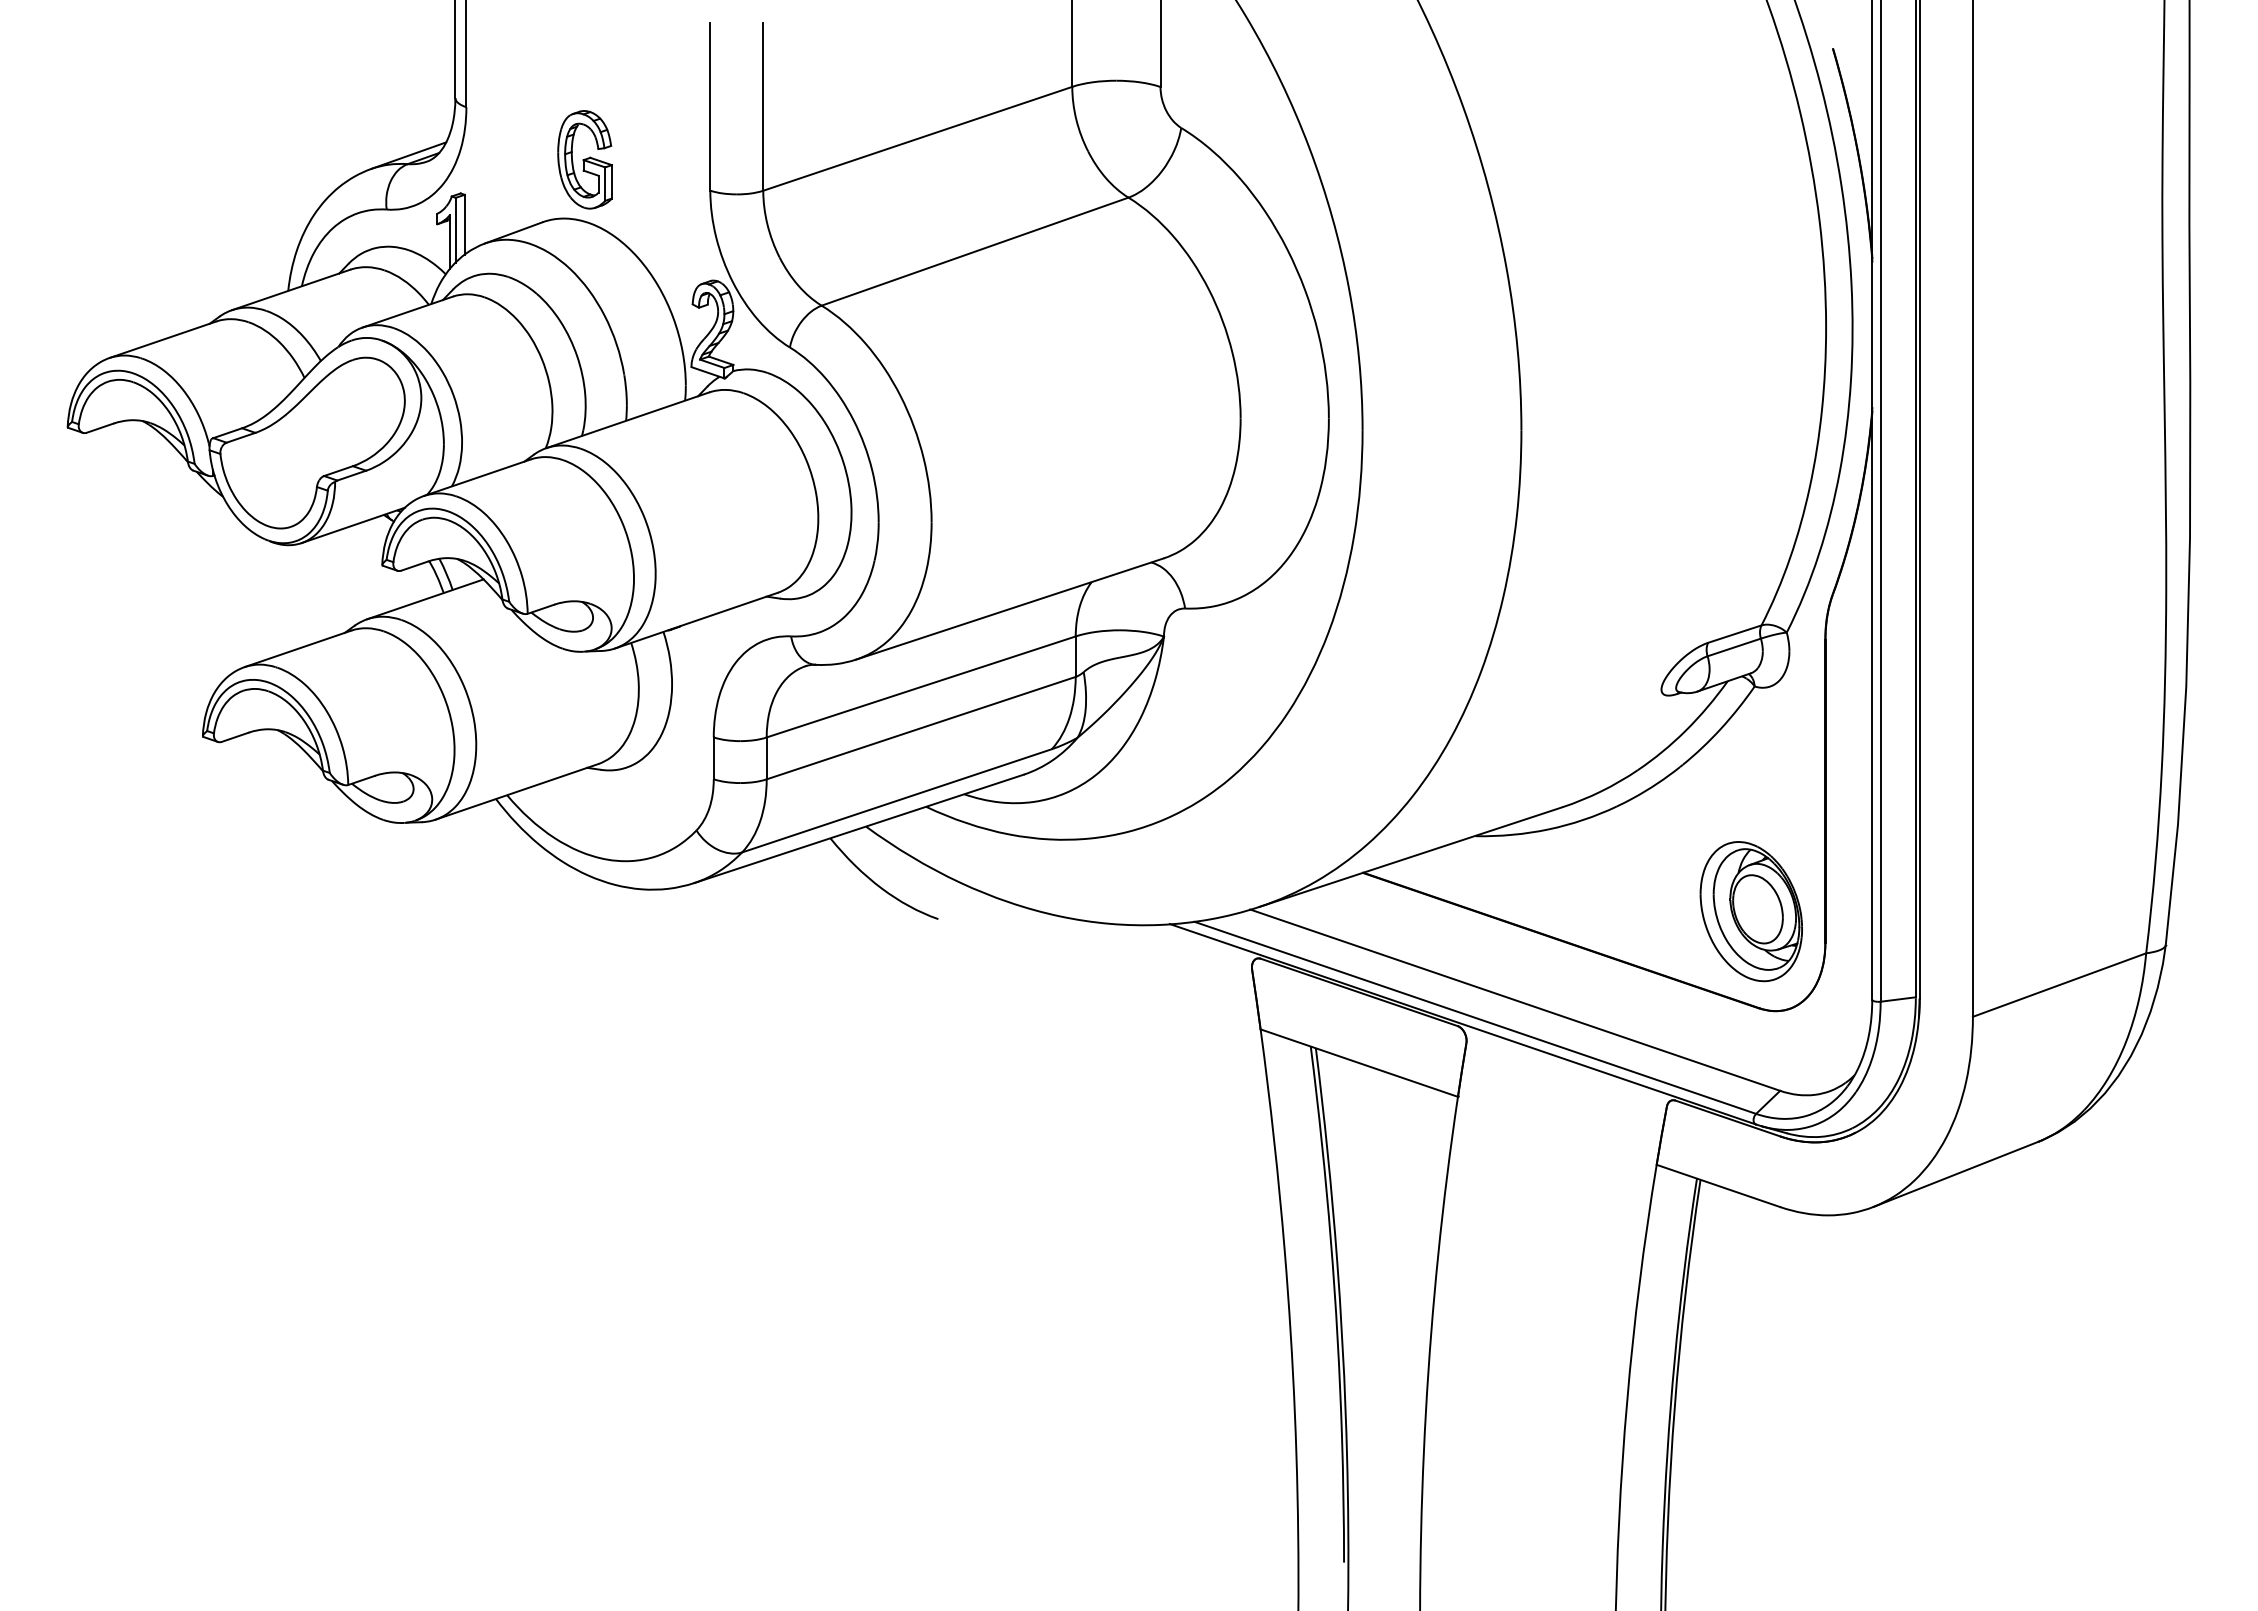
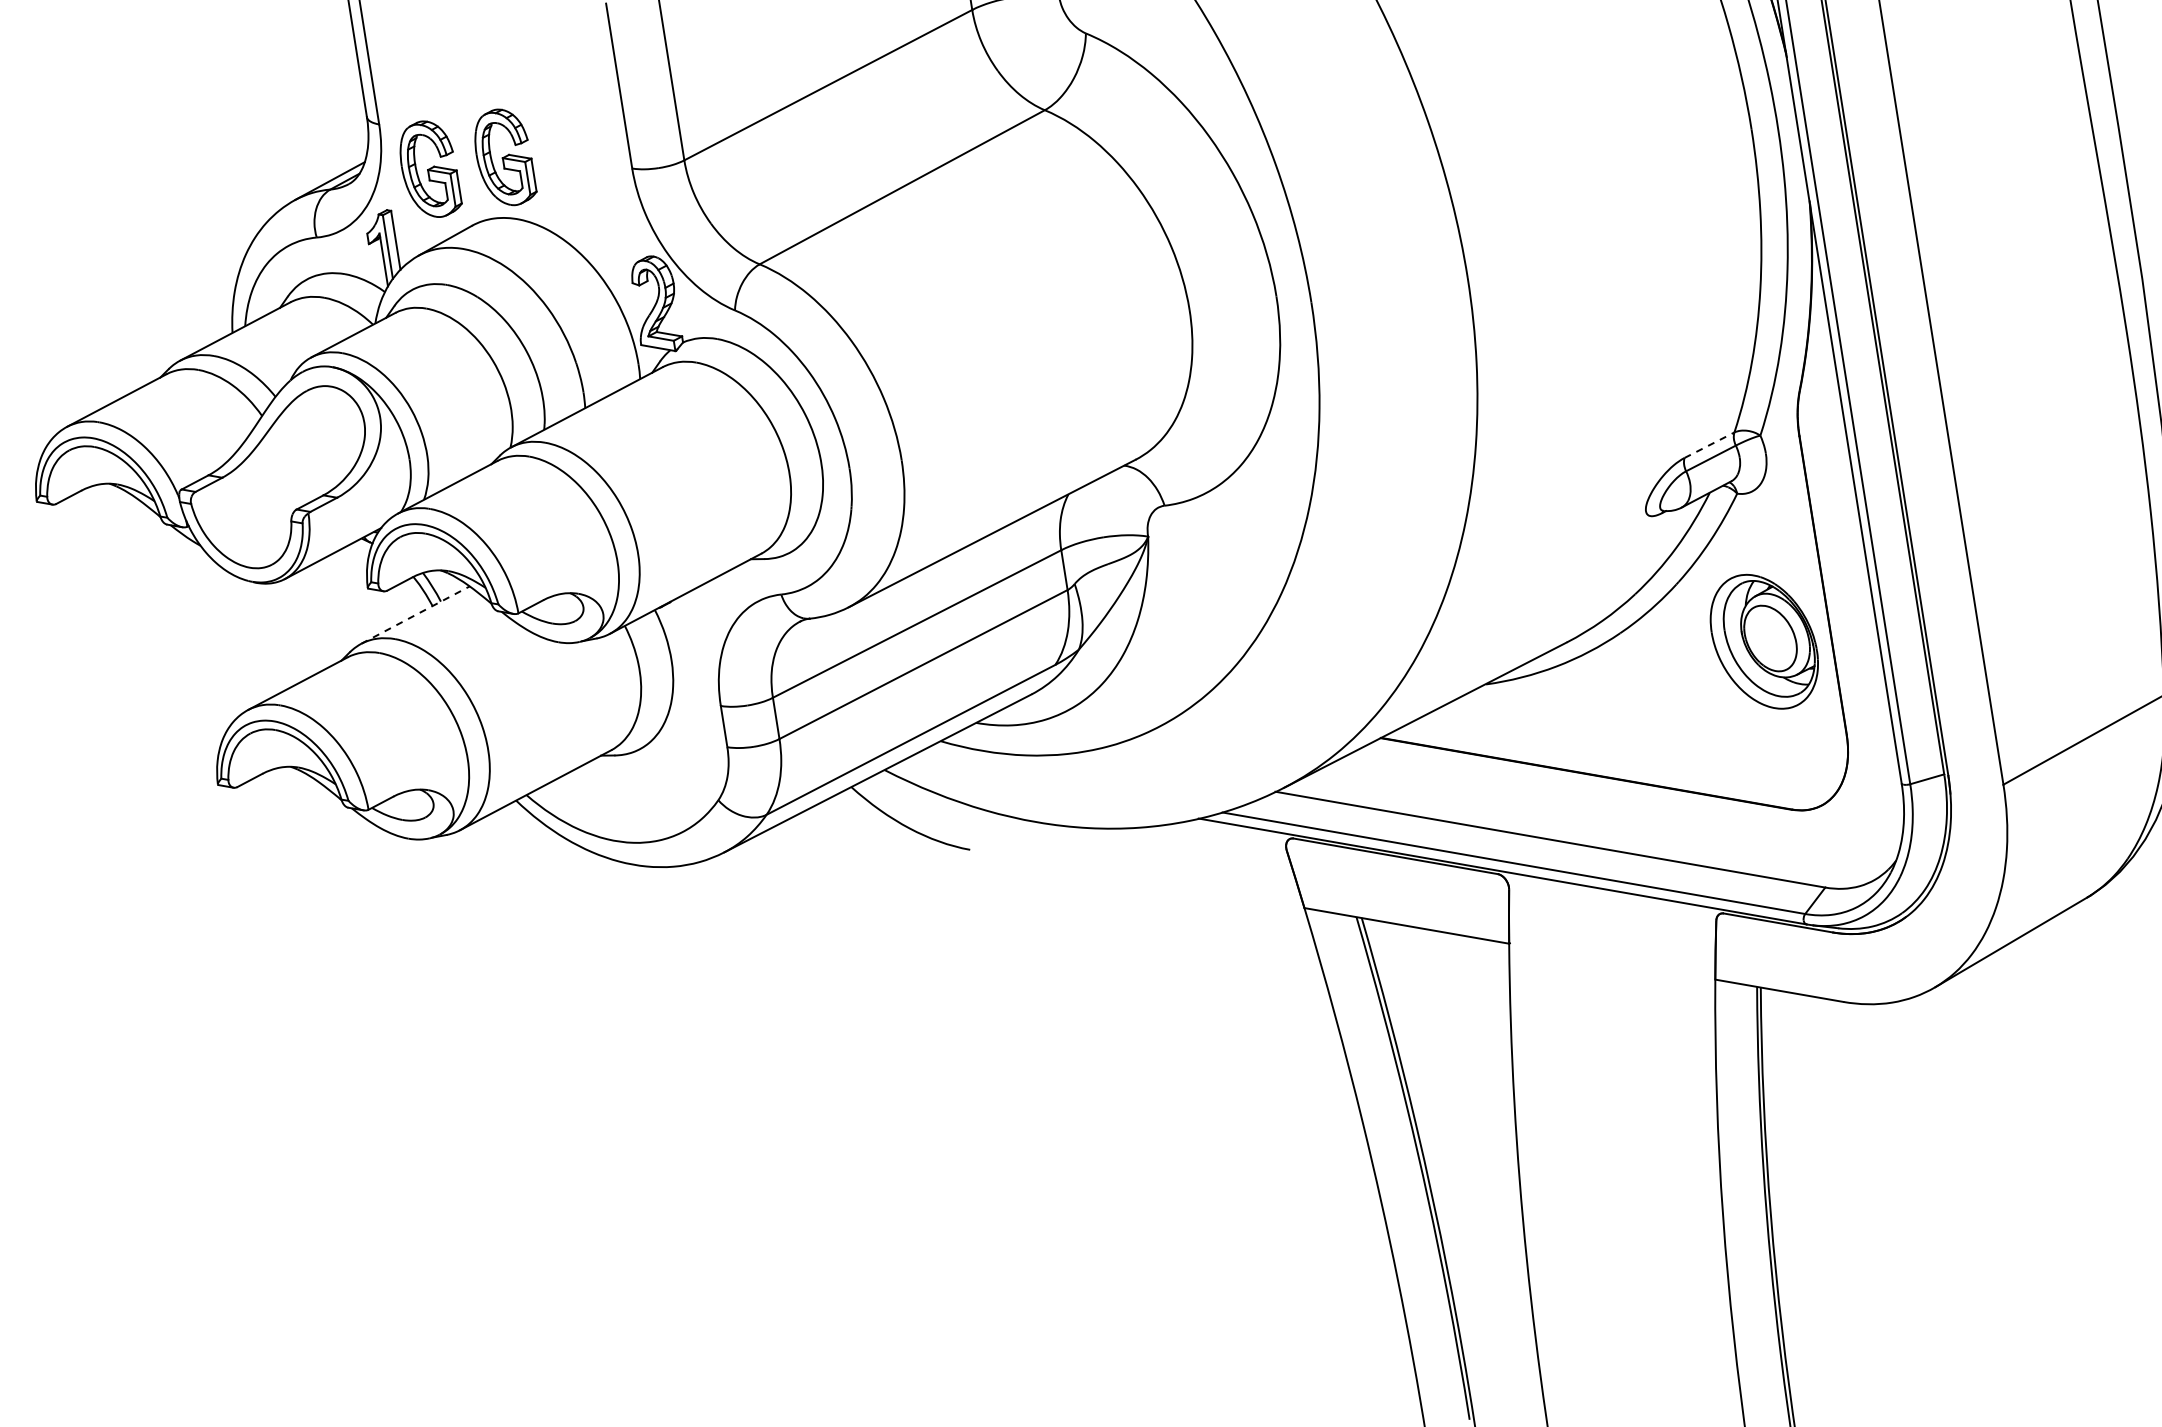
part: (508, 159) -> (428, 169), added
line: (425, 599) -> (415, 615), solid -> dashed
line: (1735, 633) -> (1710, 444), solid -> dashed
part: (1750, 911) -> (1763, 641), moved

